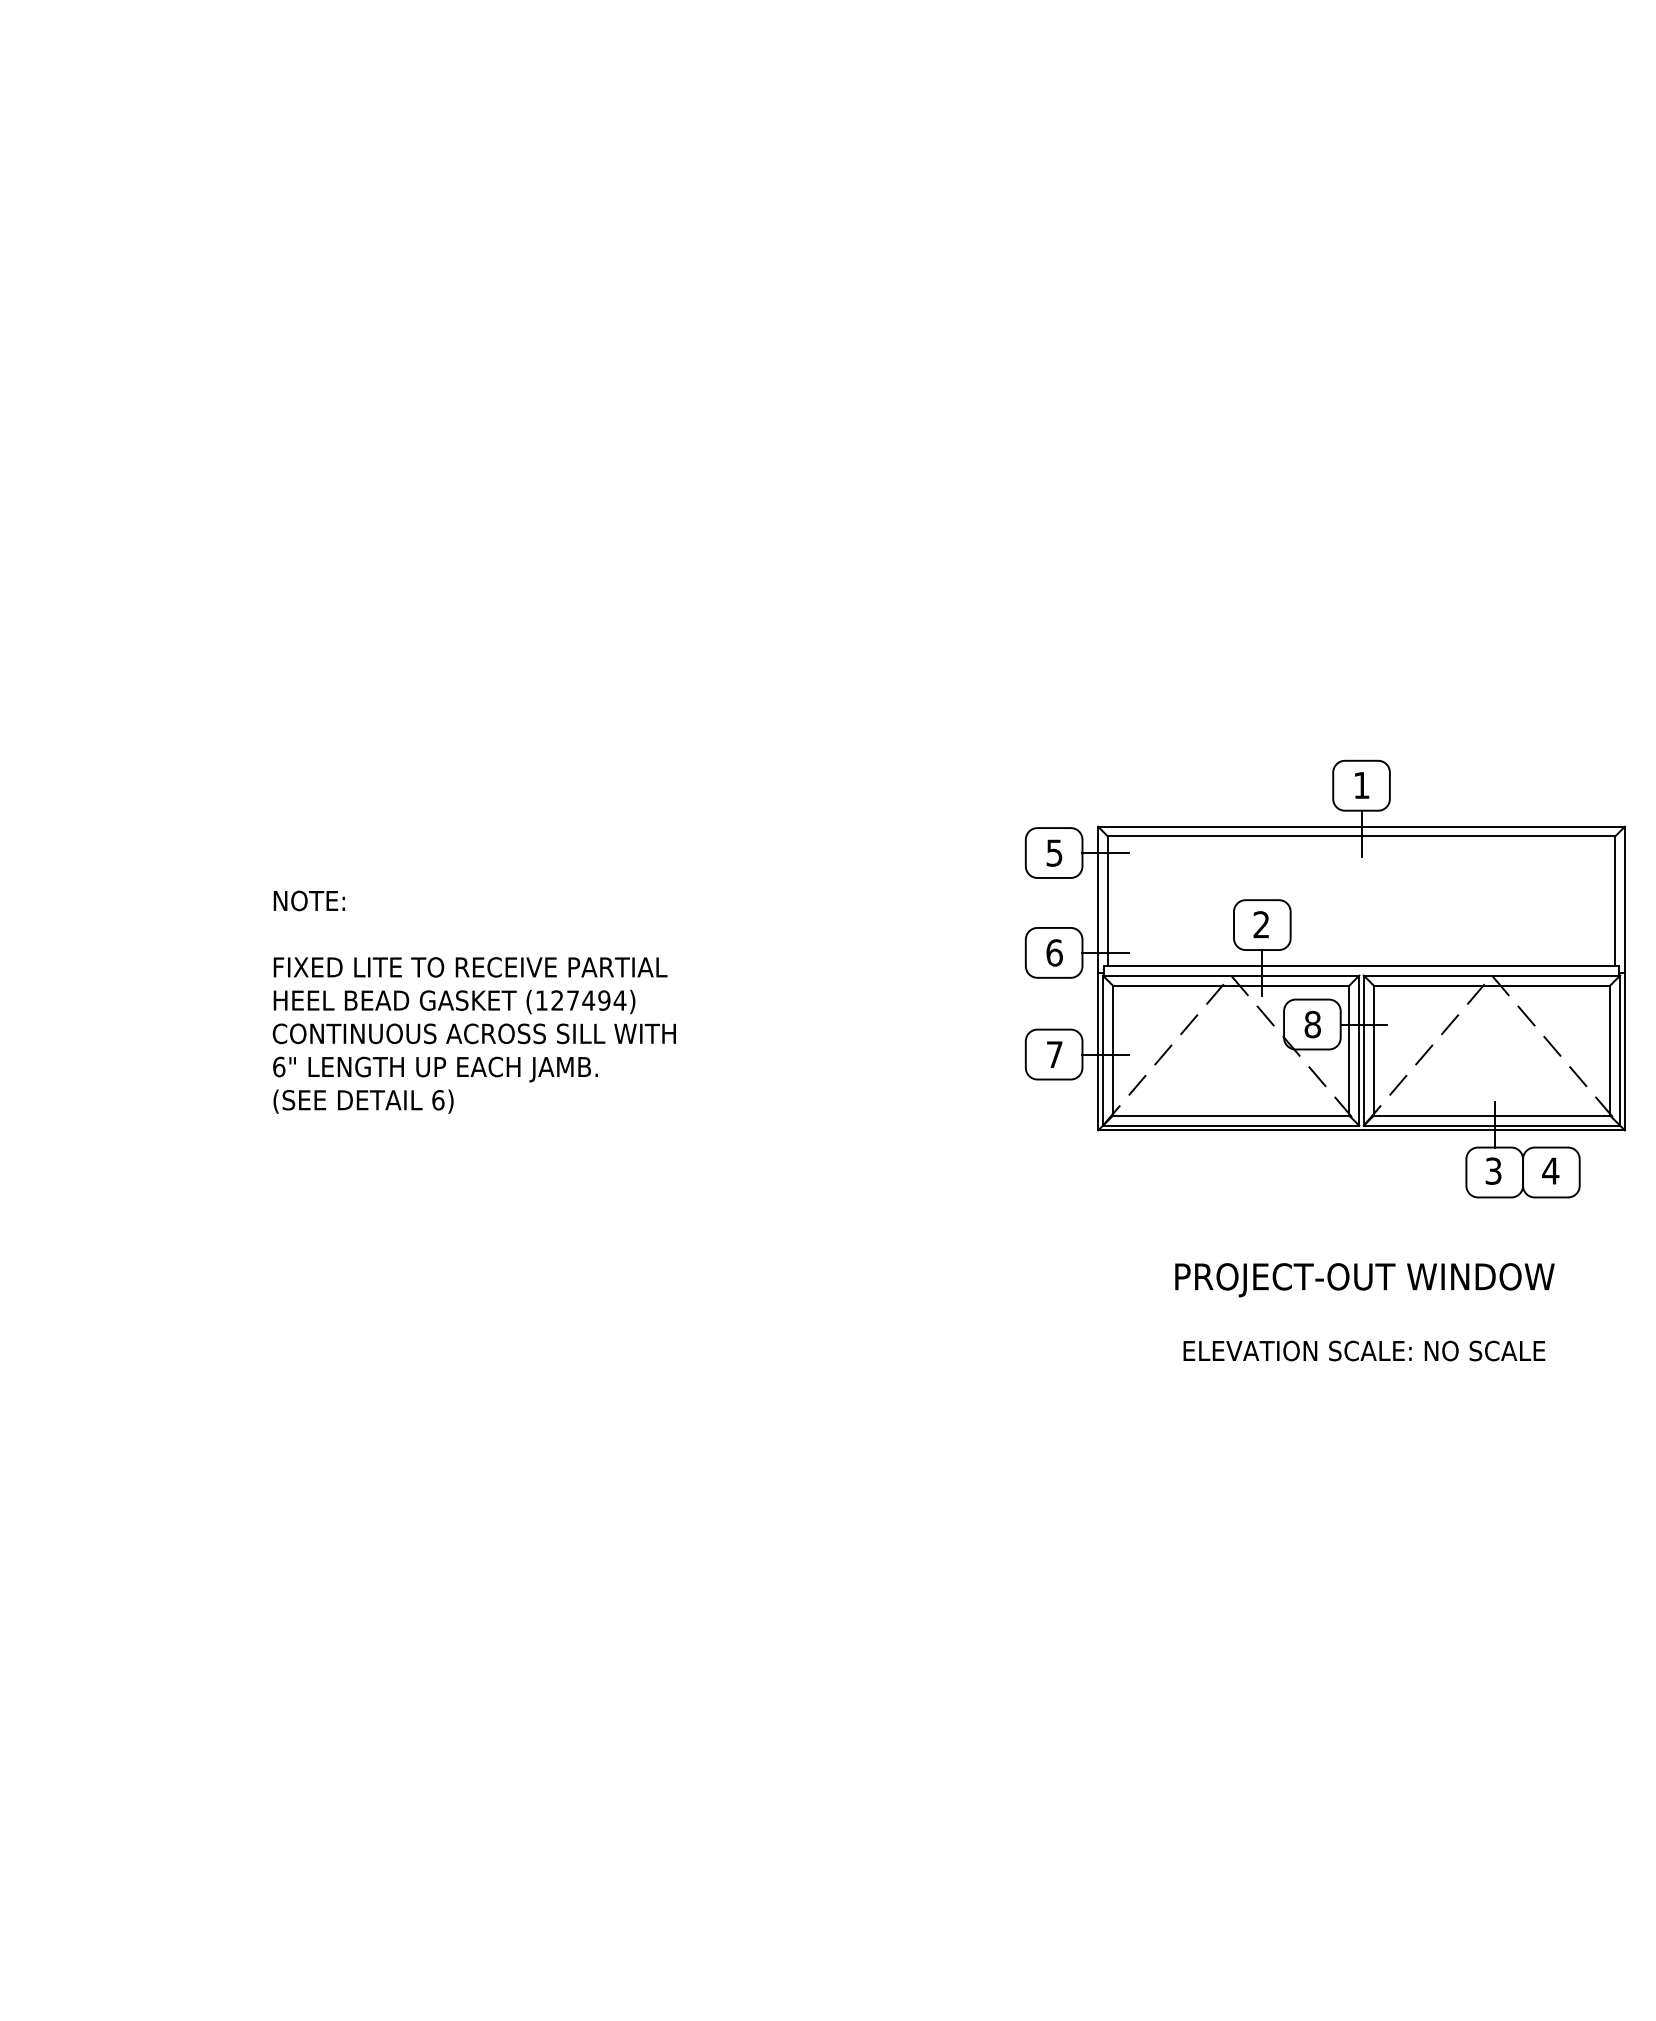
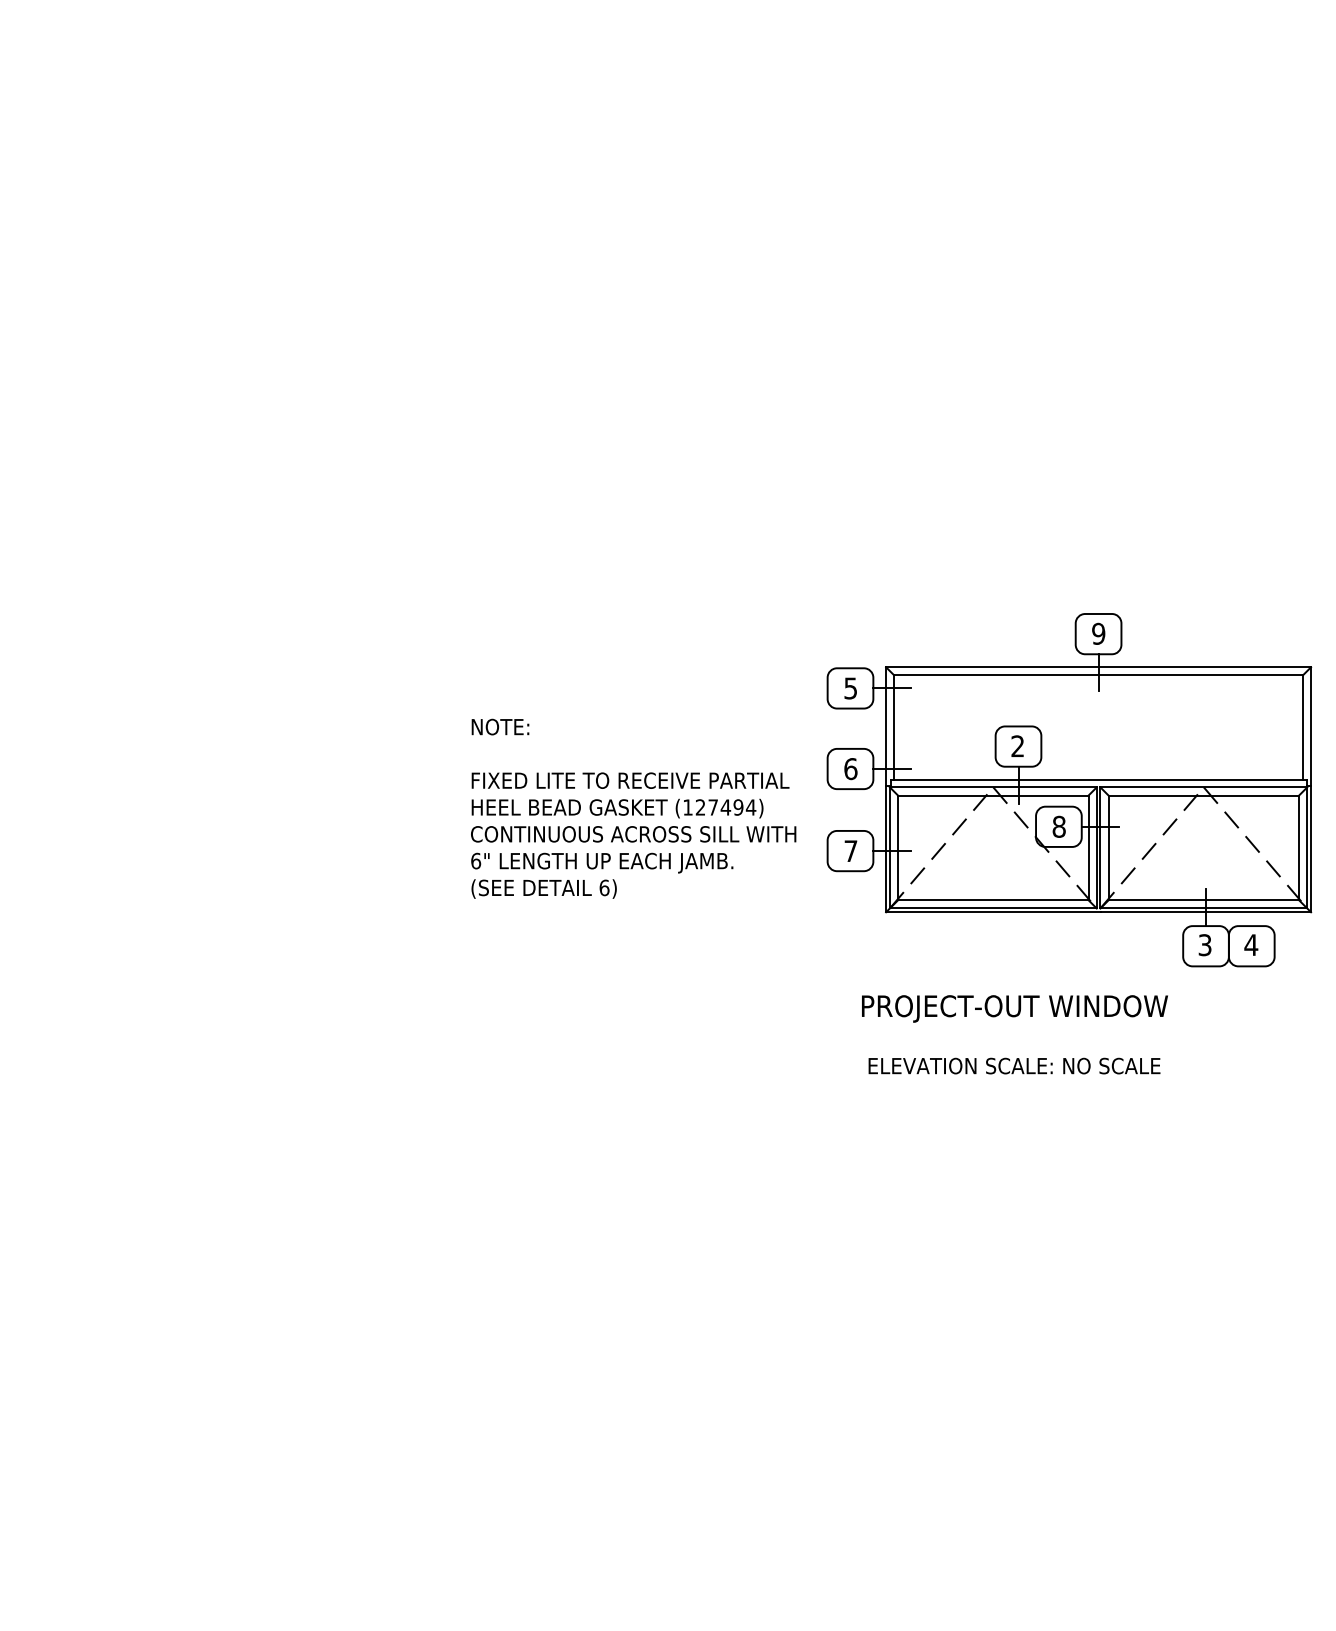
text: (1361, 785) -> (1098, 633), 1 -> 9
text: (473, 1001) -> (632, 808), moved
text: (1364, 1312) -> (1014, 1035), moved

